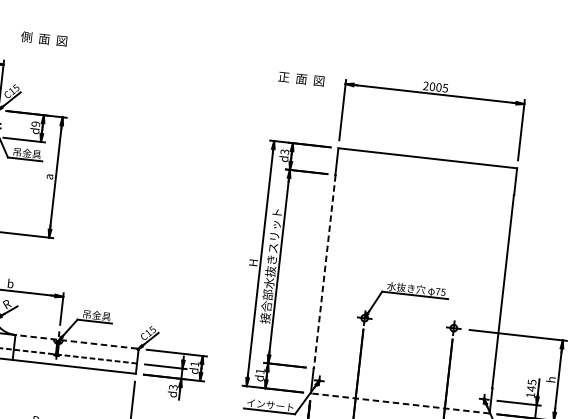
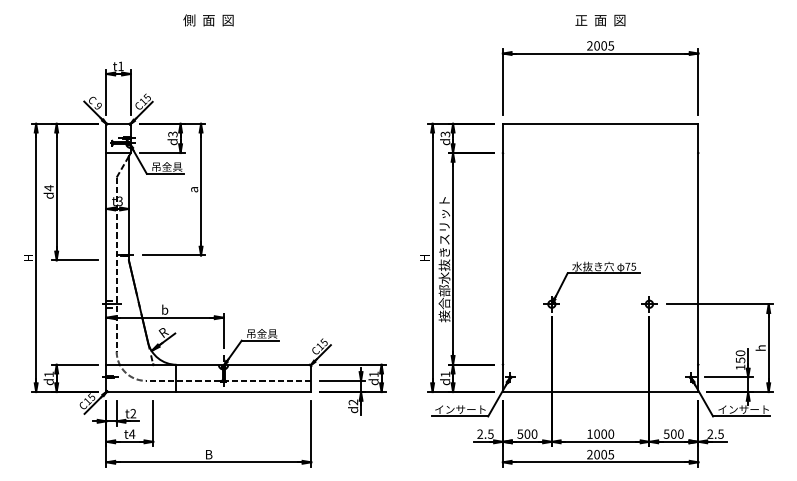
text: (44, 39) -> (208, 20), moved
text: (301, 79) -> (600, 20), moved
text: (35, 124) -> (172, 134), d9 -> d3
line: (325, 271) -> (503, 258), dashed -> solid
line: (76, 341) -> (243, 364), dashed -> solid
text: (531, 385) -> (740, 356), 145 -> 150
text: (173, 387) -> (353, 402), d3 -> d2
line: (400, 403) -> (600, 392), dashed -> solid

